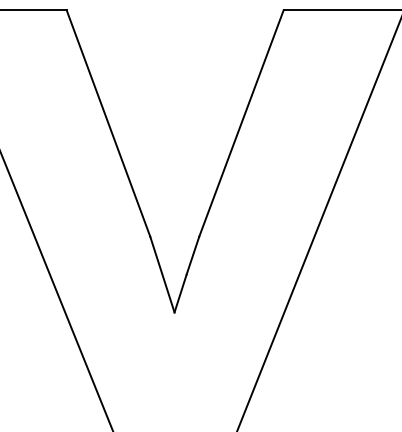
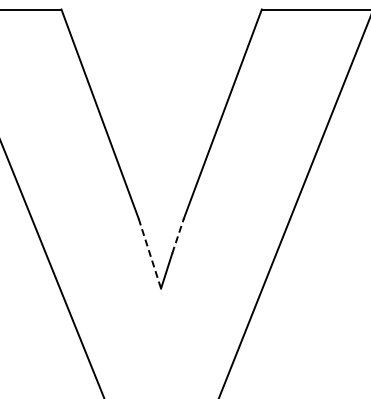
line: (193, 254) -> (178, 235), solid -> dashed
line: (162, 274) -> (149, 253), solid -> dashed

